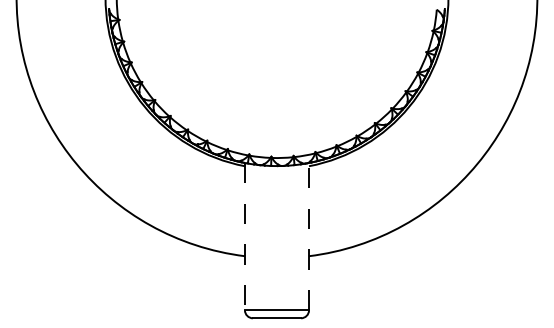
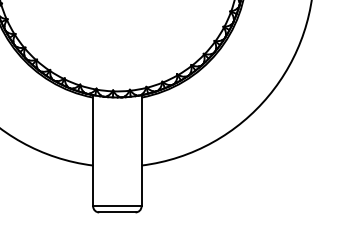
line: (244, 236) -> (92, 150), dashed -> solid
line: (309, 236) -> (141, 150), dashed -> solid

